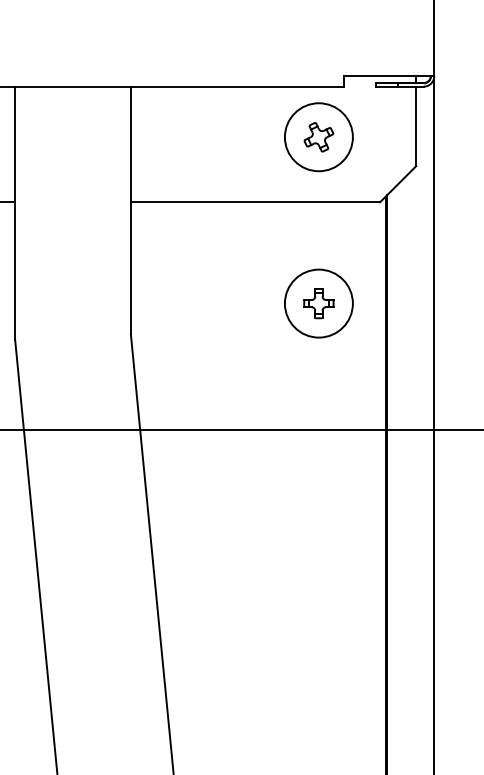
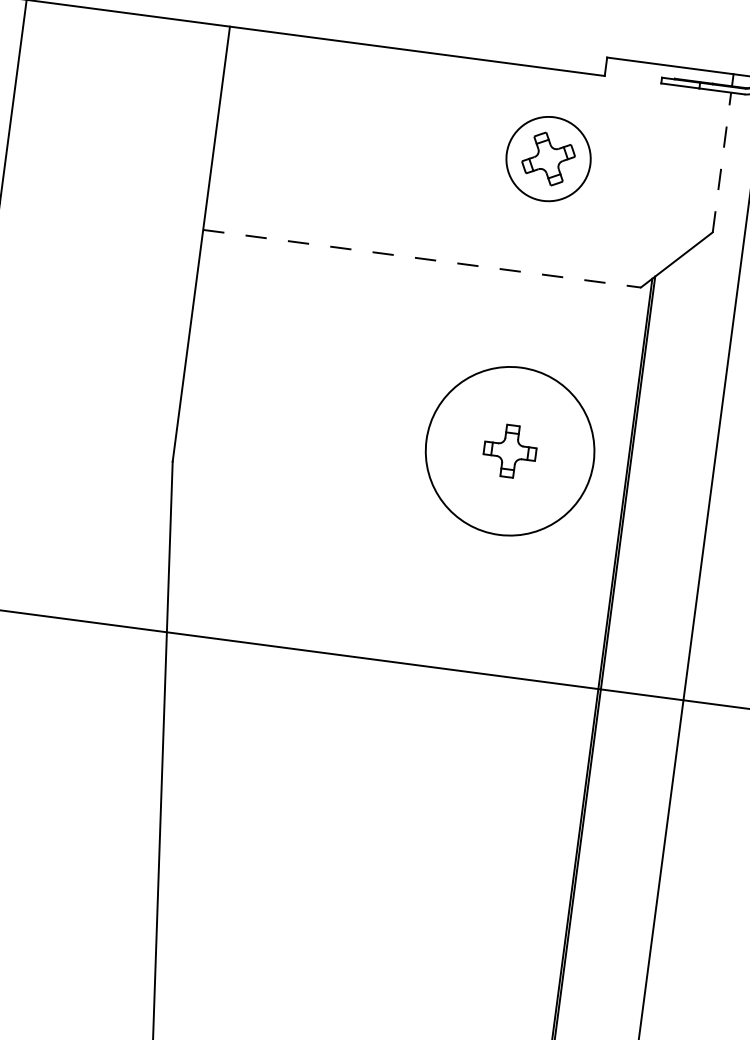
line: (416, 126) -> (722, 162), solid -> dashed
circle: (318, 137) -> (547, 159), size x0.7
line: (255, 202) -> (422, 258), solid -> dashed
circle: (318, 303) -> (509, 450), size x1.4

